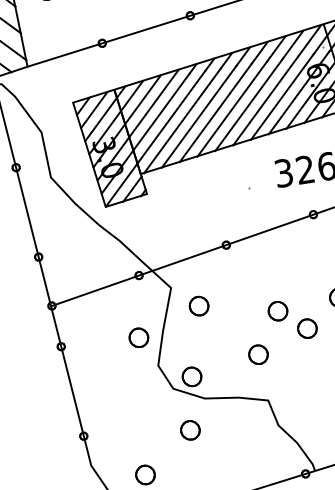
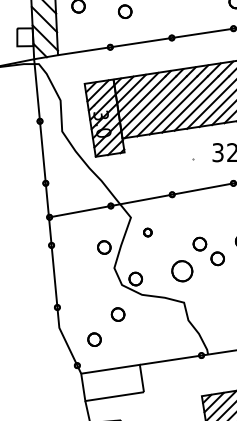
part: (198, 306) -> (147, 232), size x0.6
part: (258, 353) -> (182, 270), size x1.6
part: (189, 430) -> (117, 314), moved

